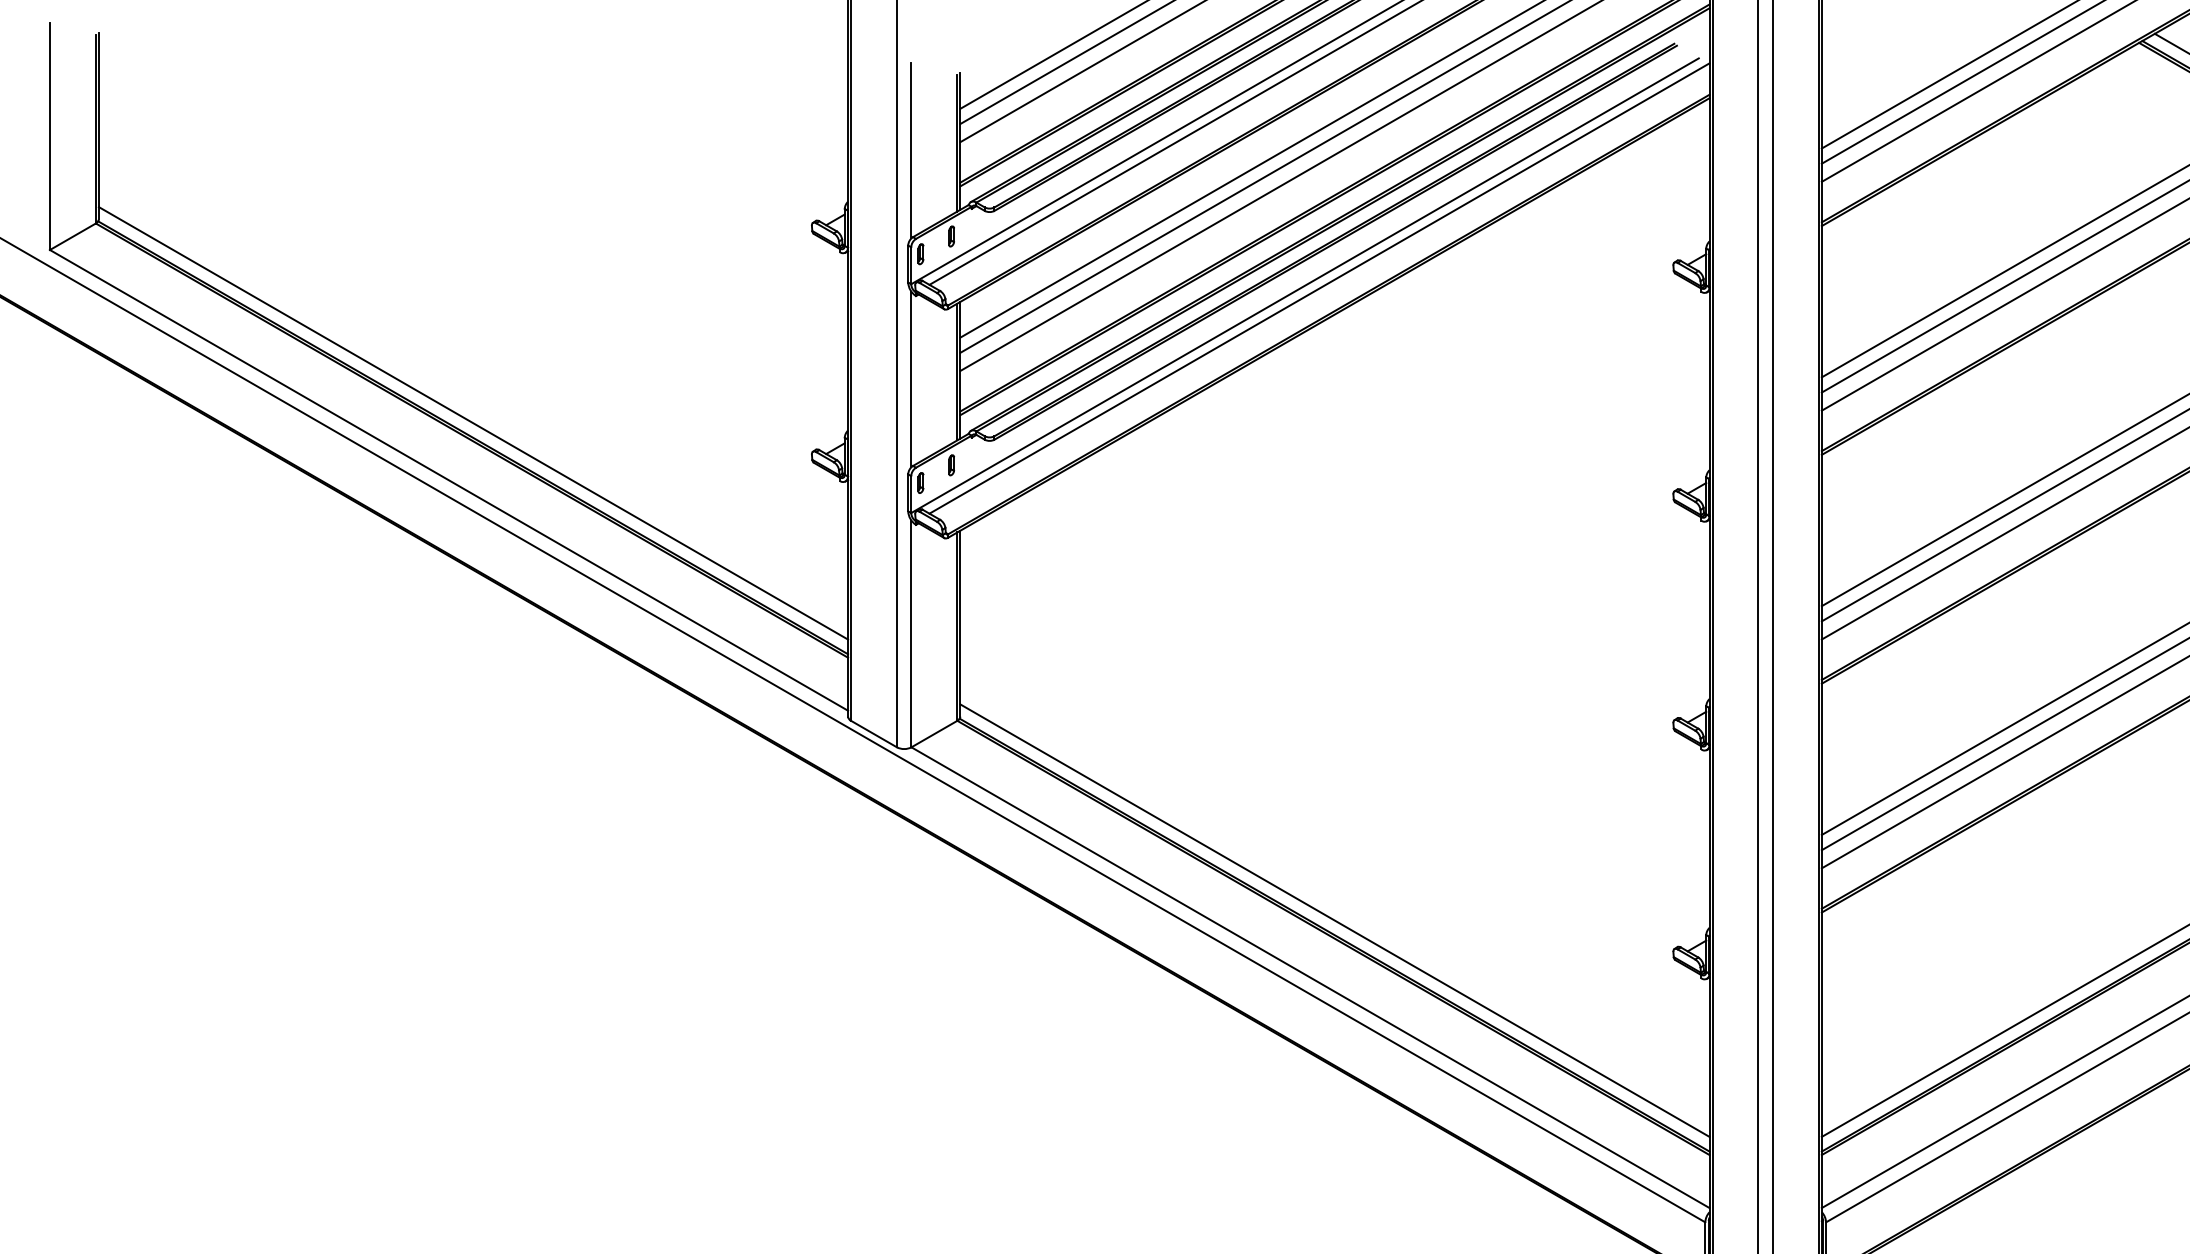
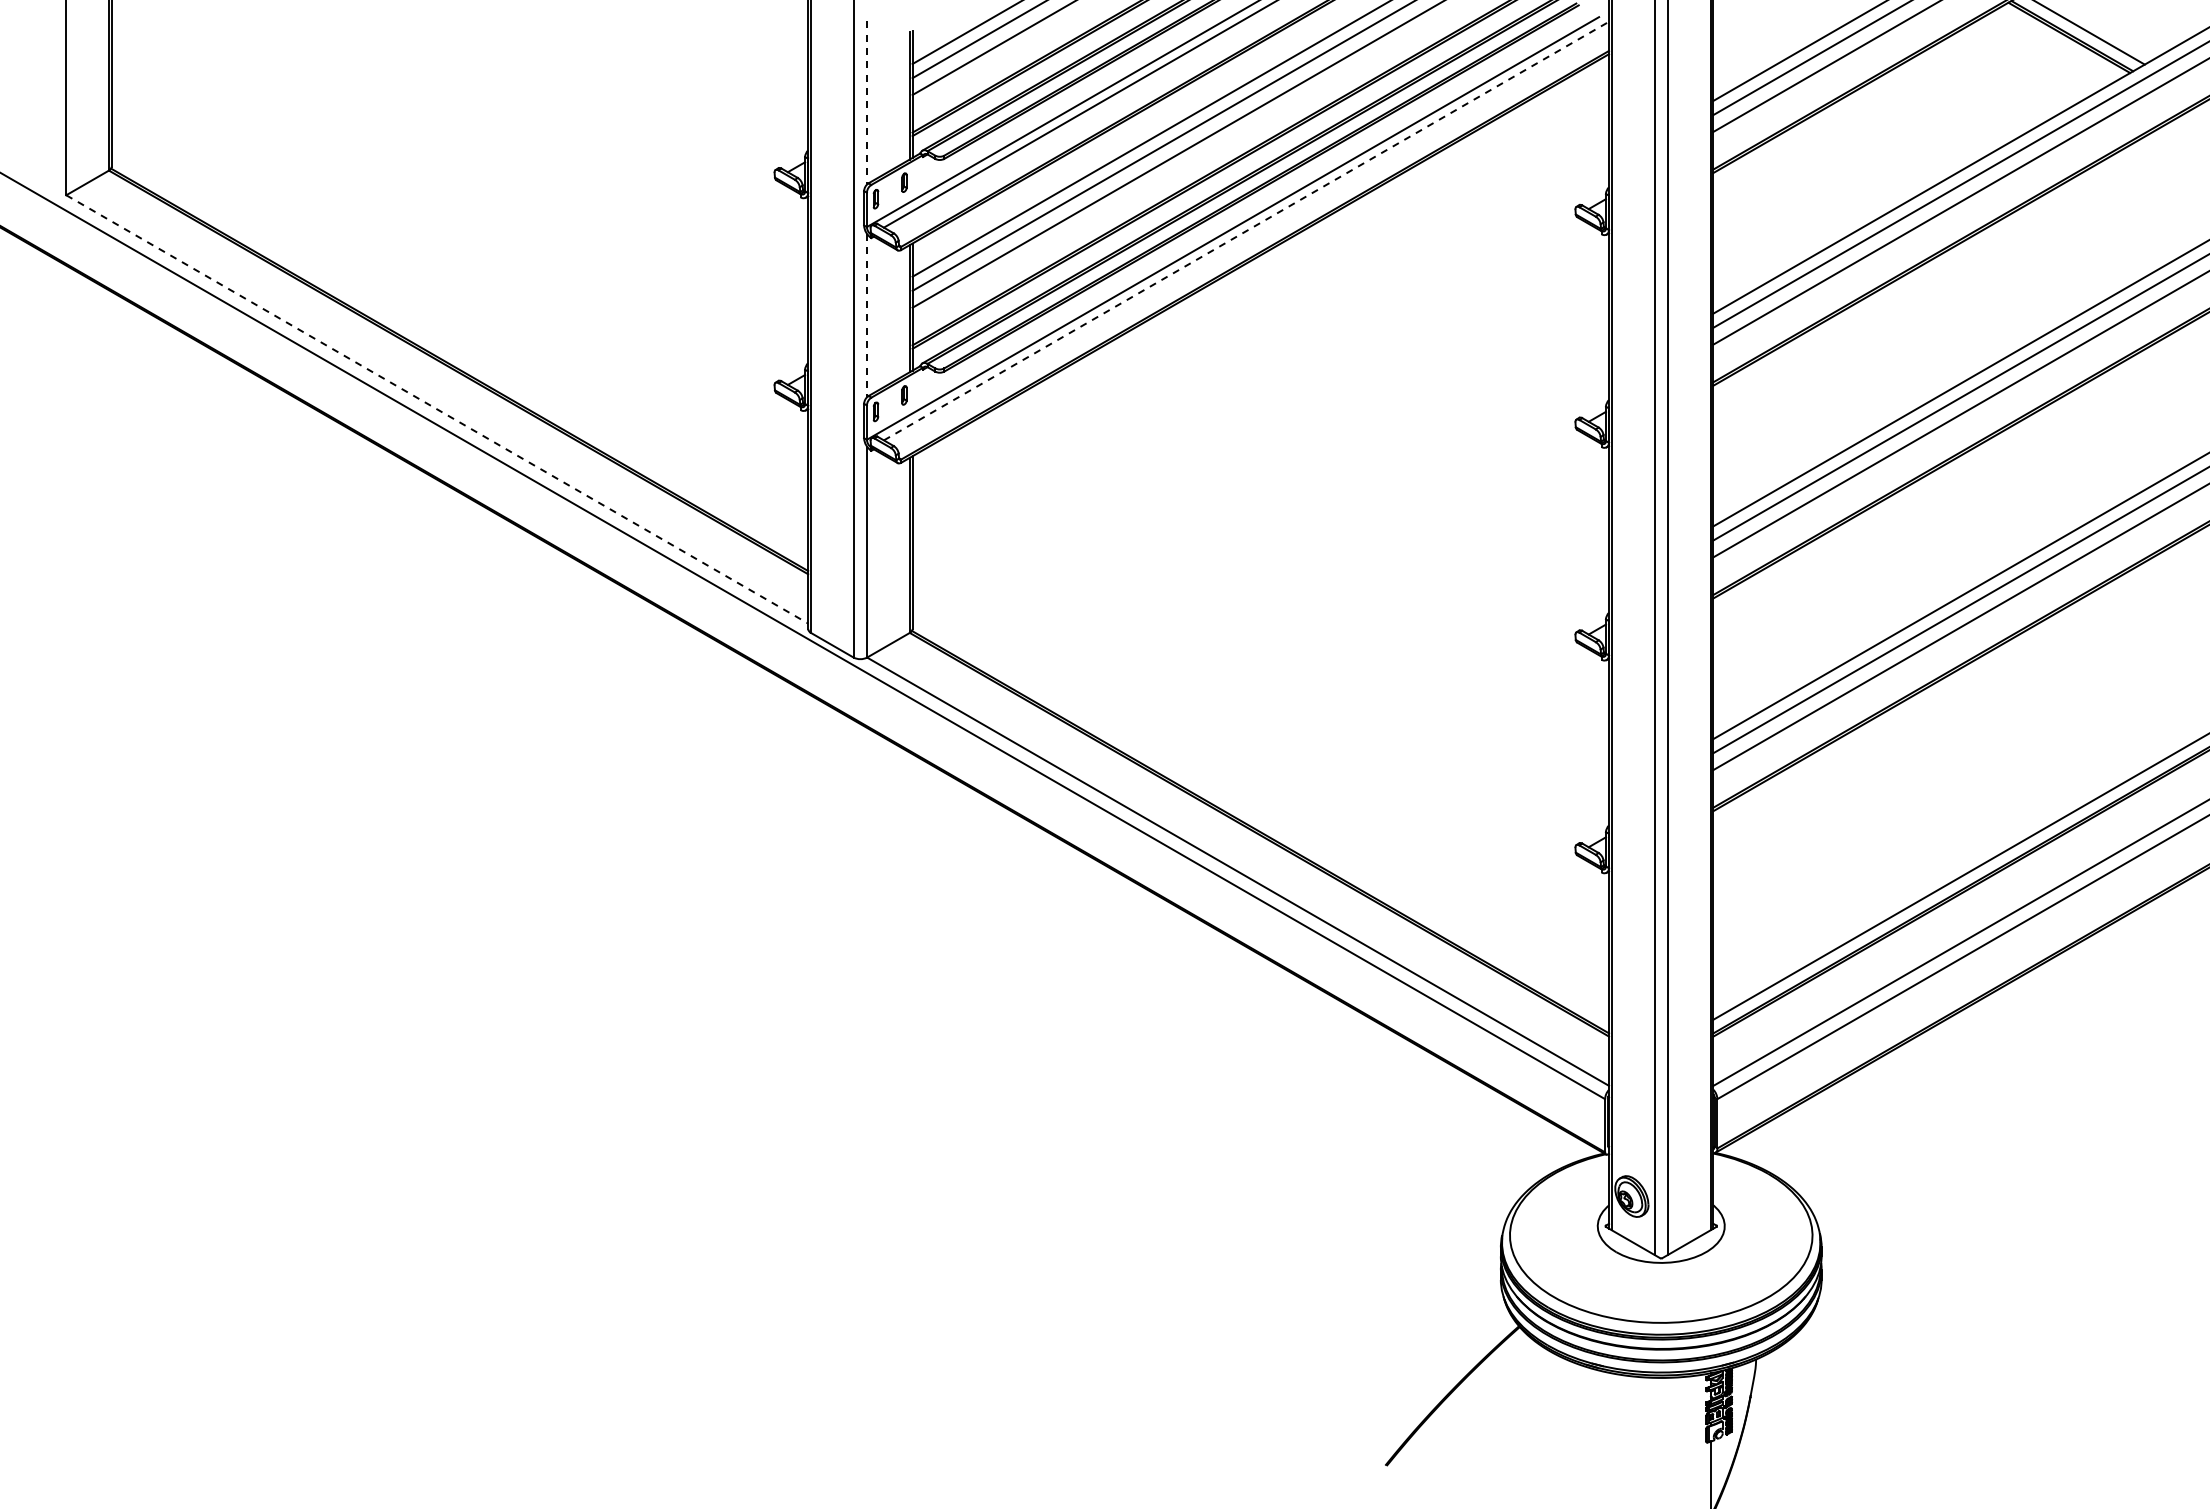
line: (911, 150) -> (867, 102), solid -> dashed
line: (1319, 288) -> (1246, 231), solid -> dashed
line: (911, 379) -> (867, 315), solid -> dashed
line: (472, 423) -> (459, 356), removed
line: (449, 480) -> (437, 409), solid -> dashed
line: (1334, 920) -> (1260, 818), removed

